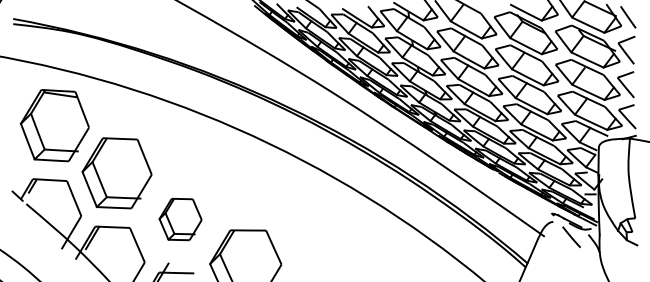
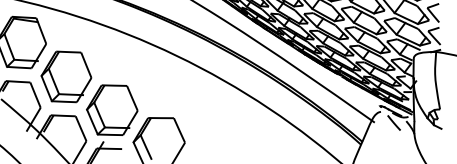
part: (180, 219) -> (112, 110), size x1.67

